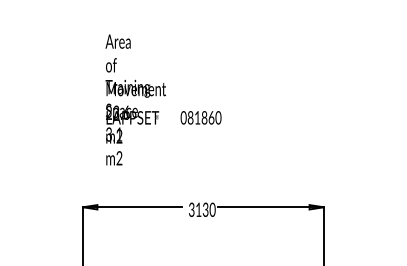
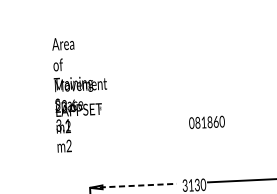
text: (135, 99) -> (80, 93), moved
text: (200, 117) -> (206, 122), moved
line: (132, 207) -> (133, 186), solid -> dashed

